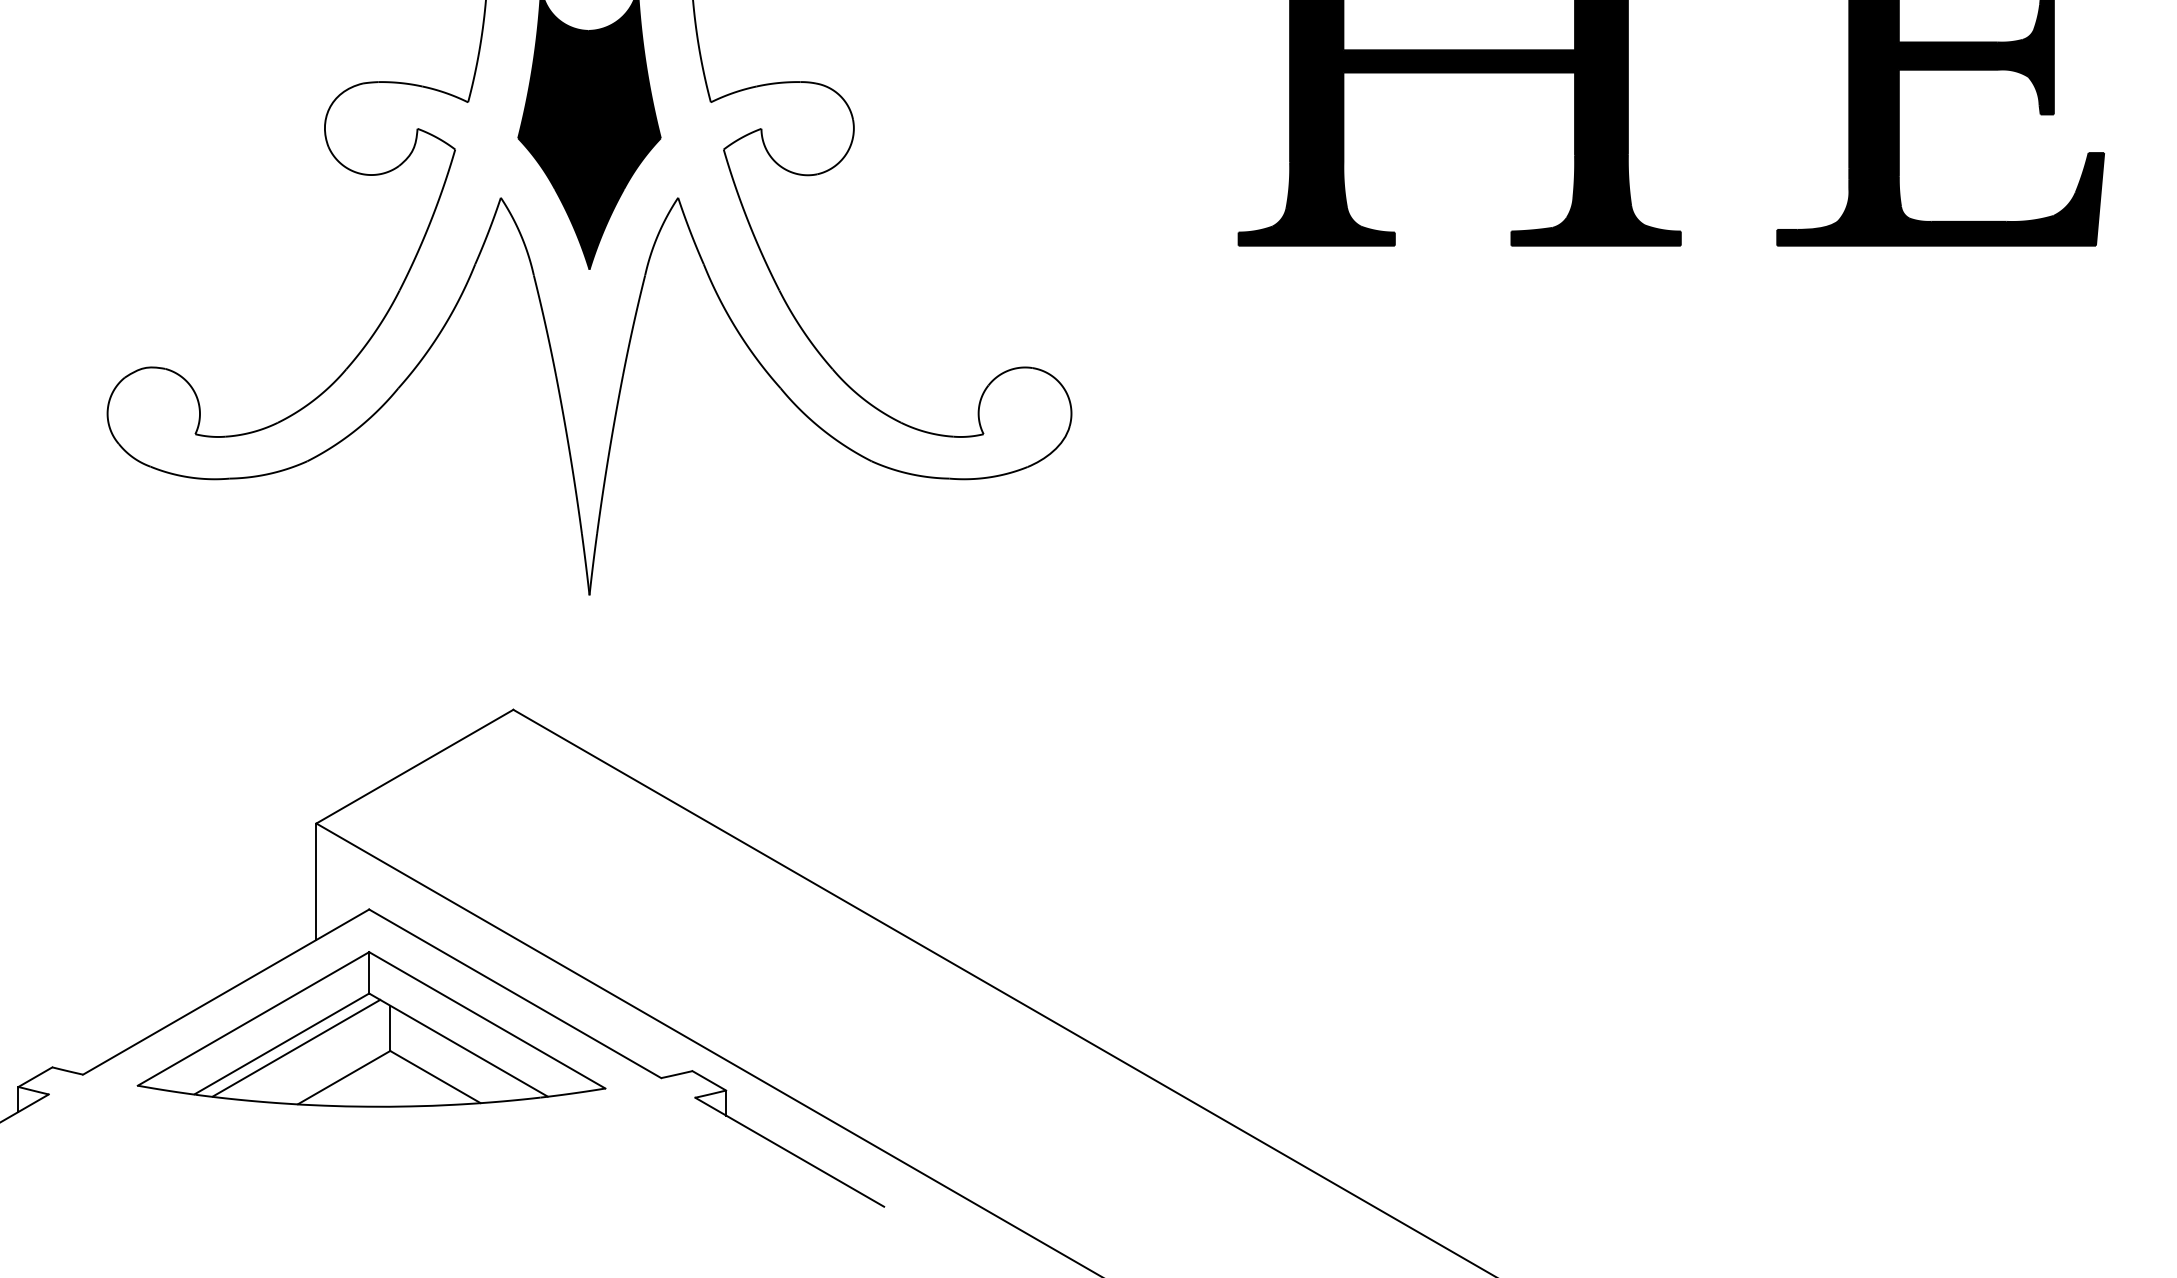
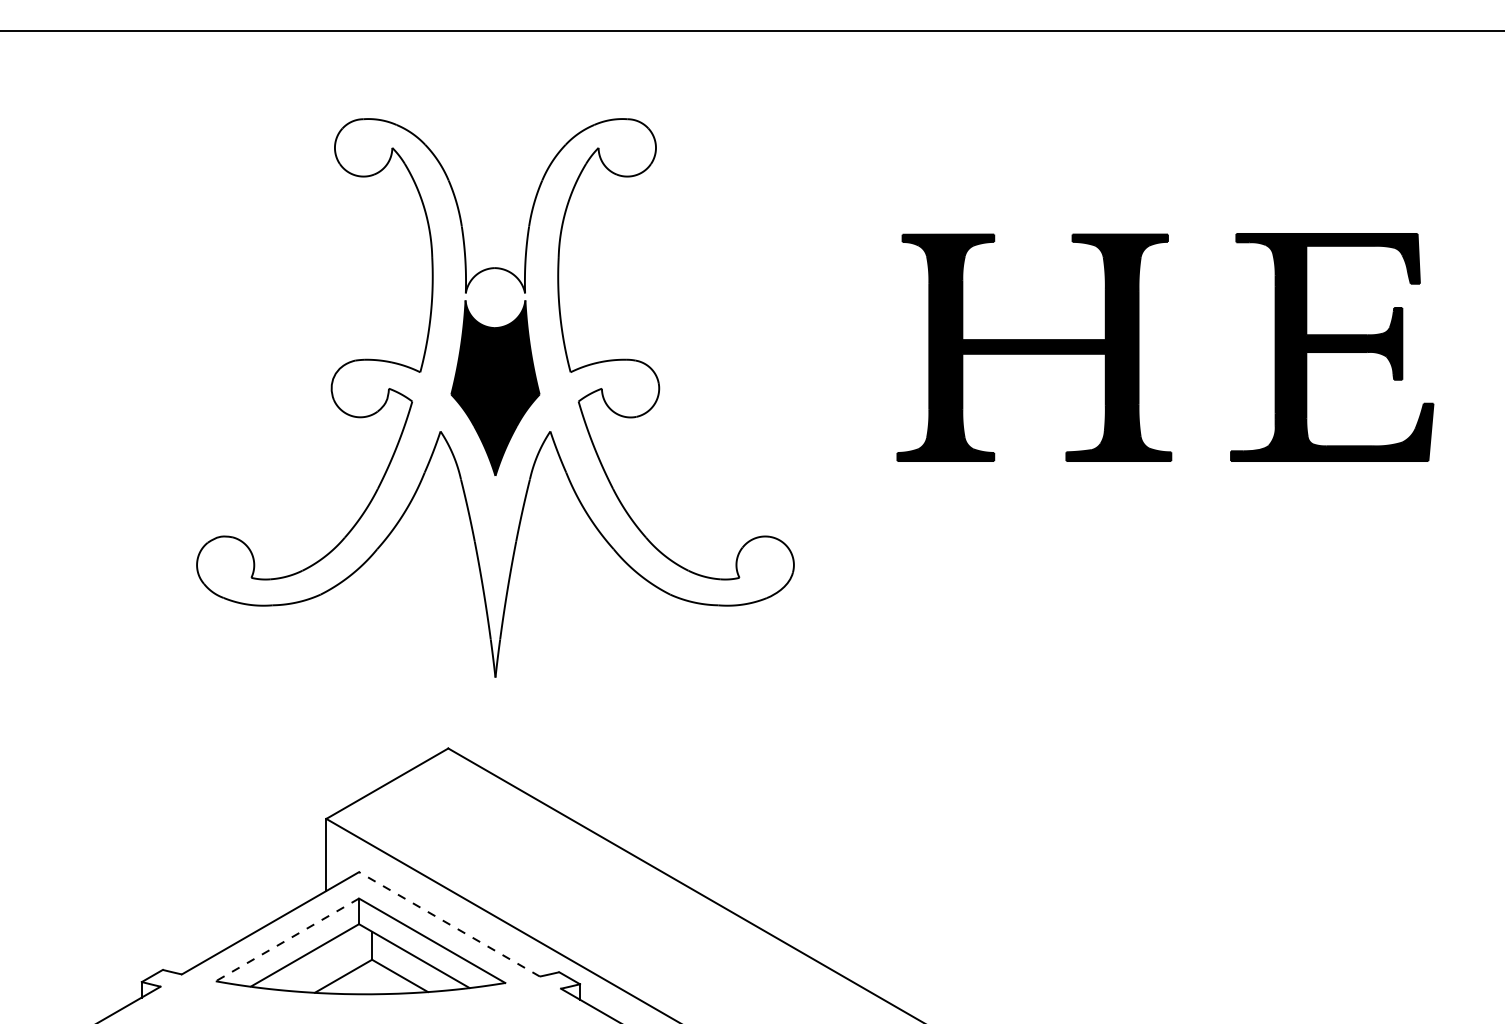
line: (515, 994) -> (449, 924), solid -> dashed
line: (253, 1018) -> (287, 939), solid -> dashed
line: (295, 1048) -> (313, 958), removed

